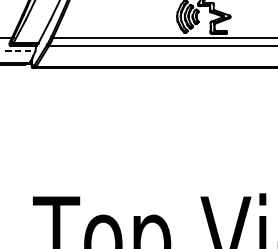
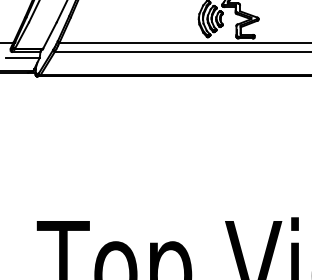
line: (20, 51) -> (22, 57), dashed -> solid

